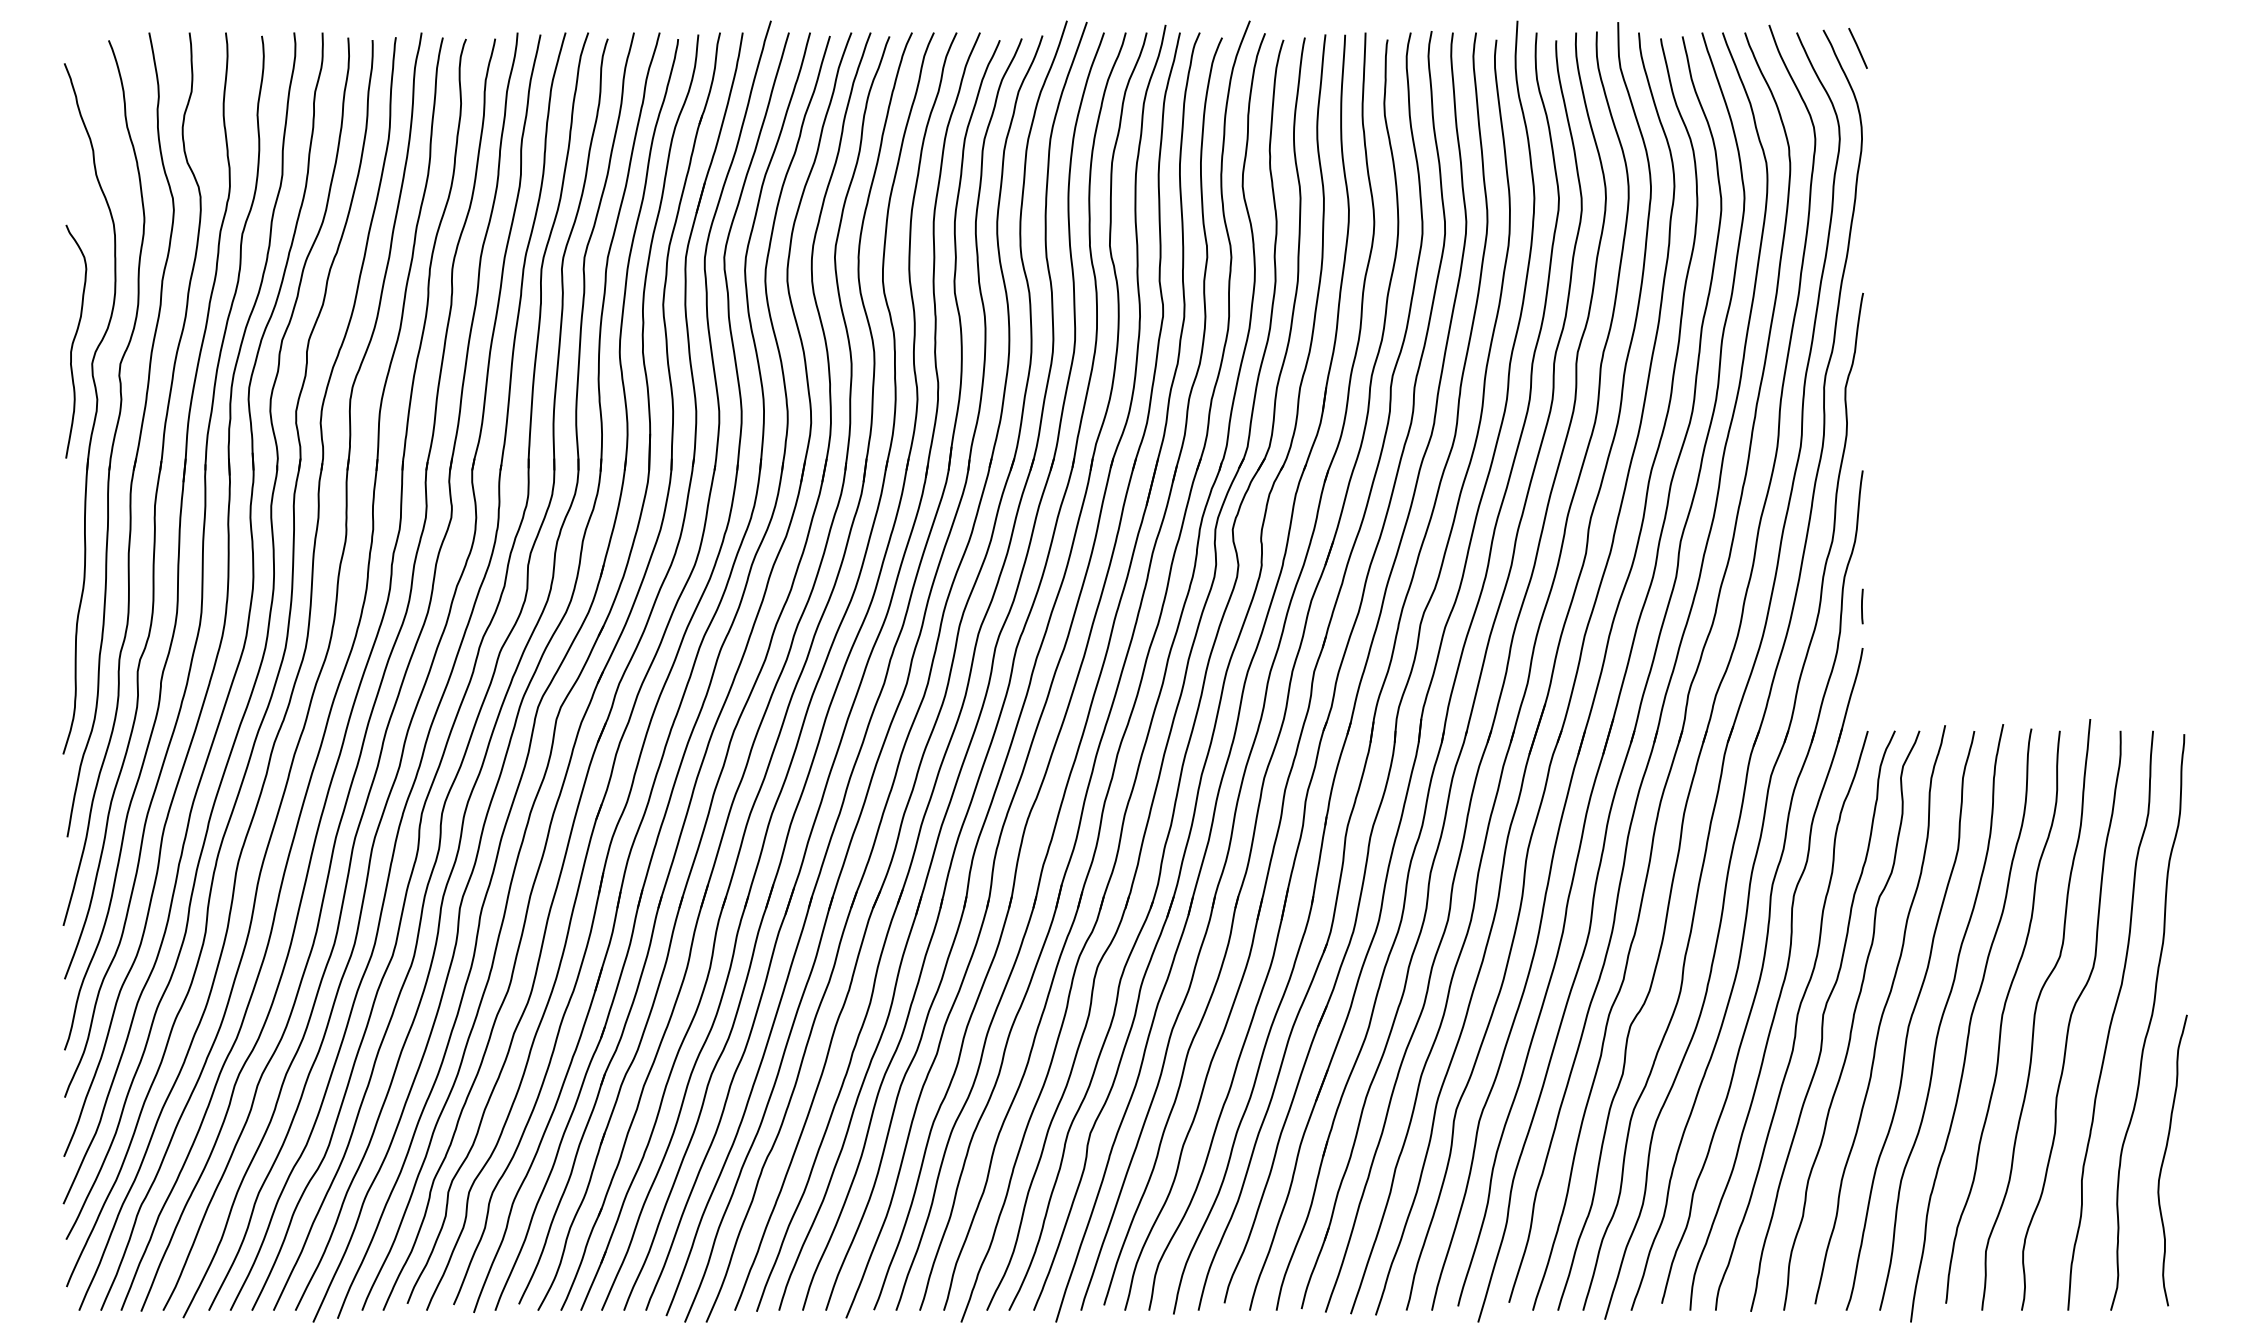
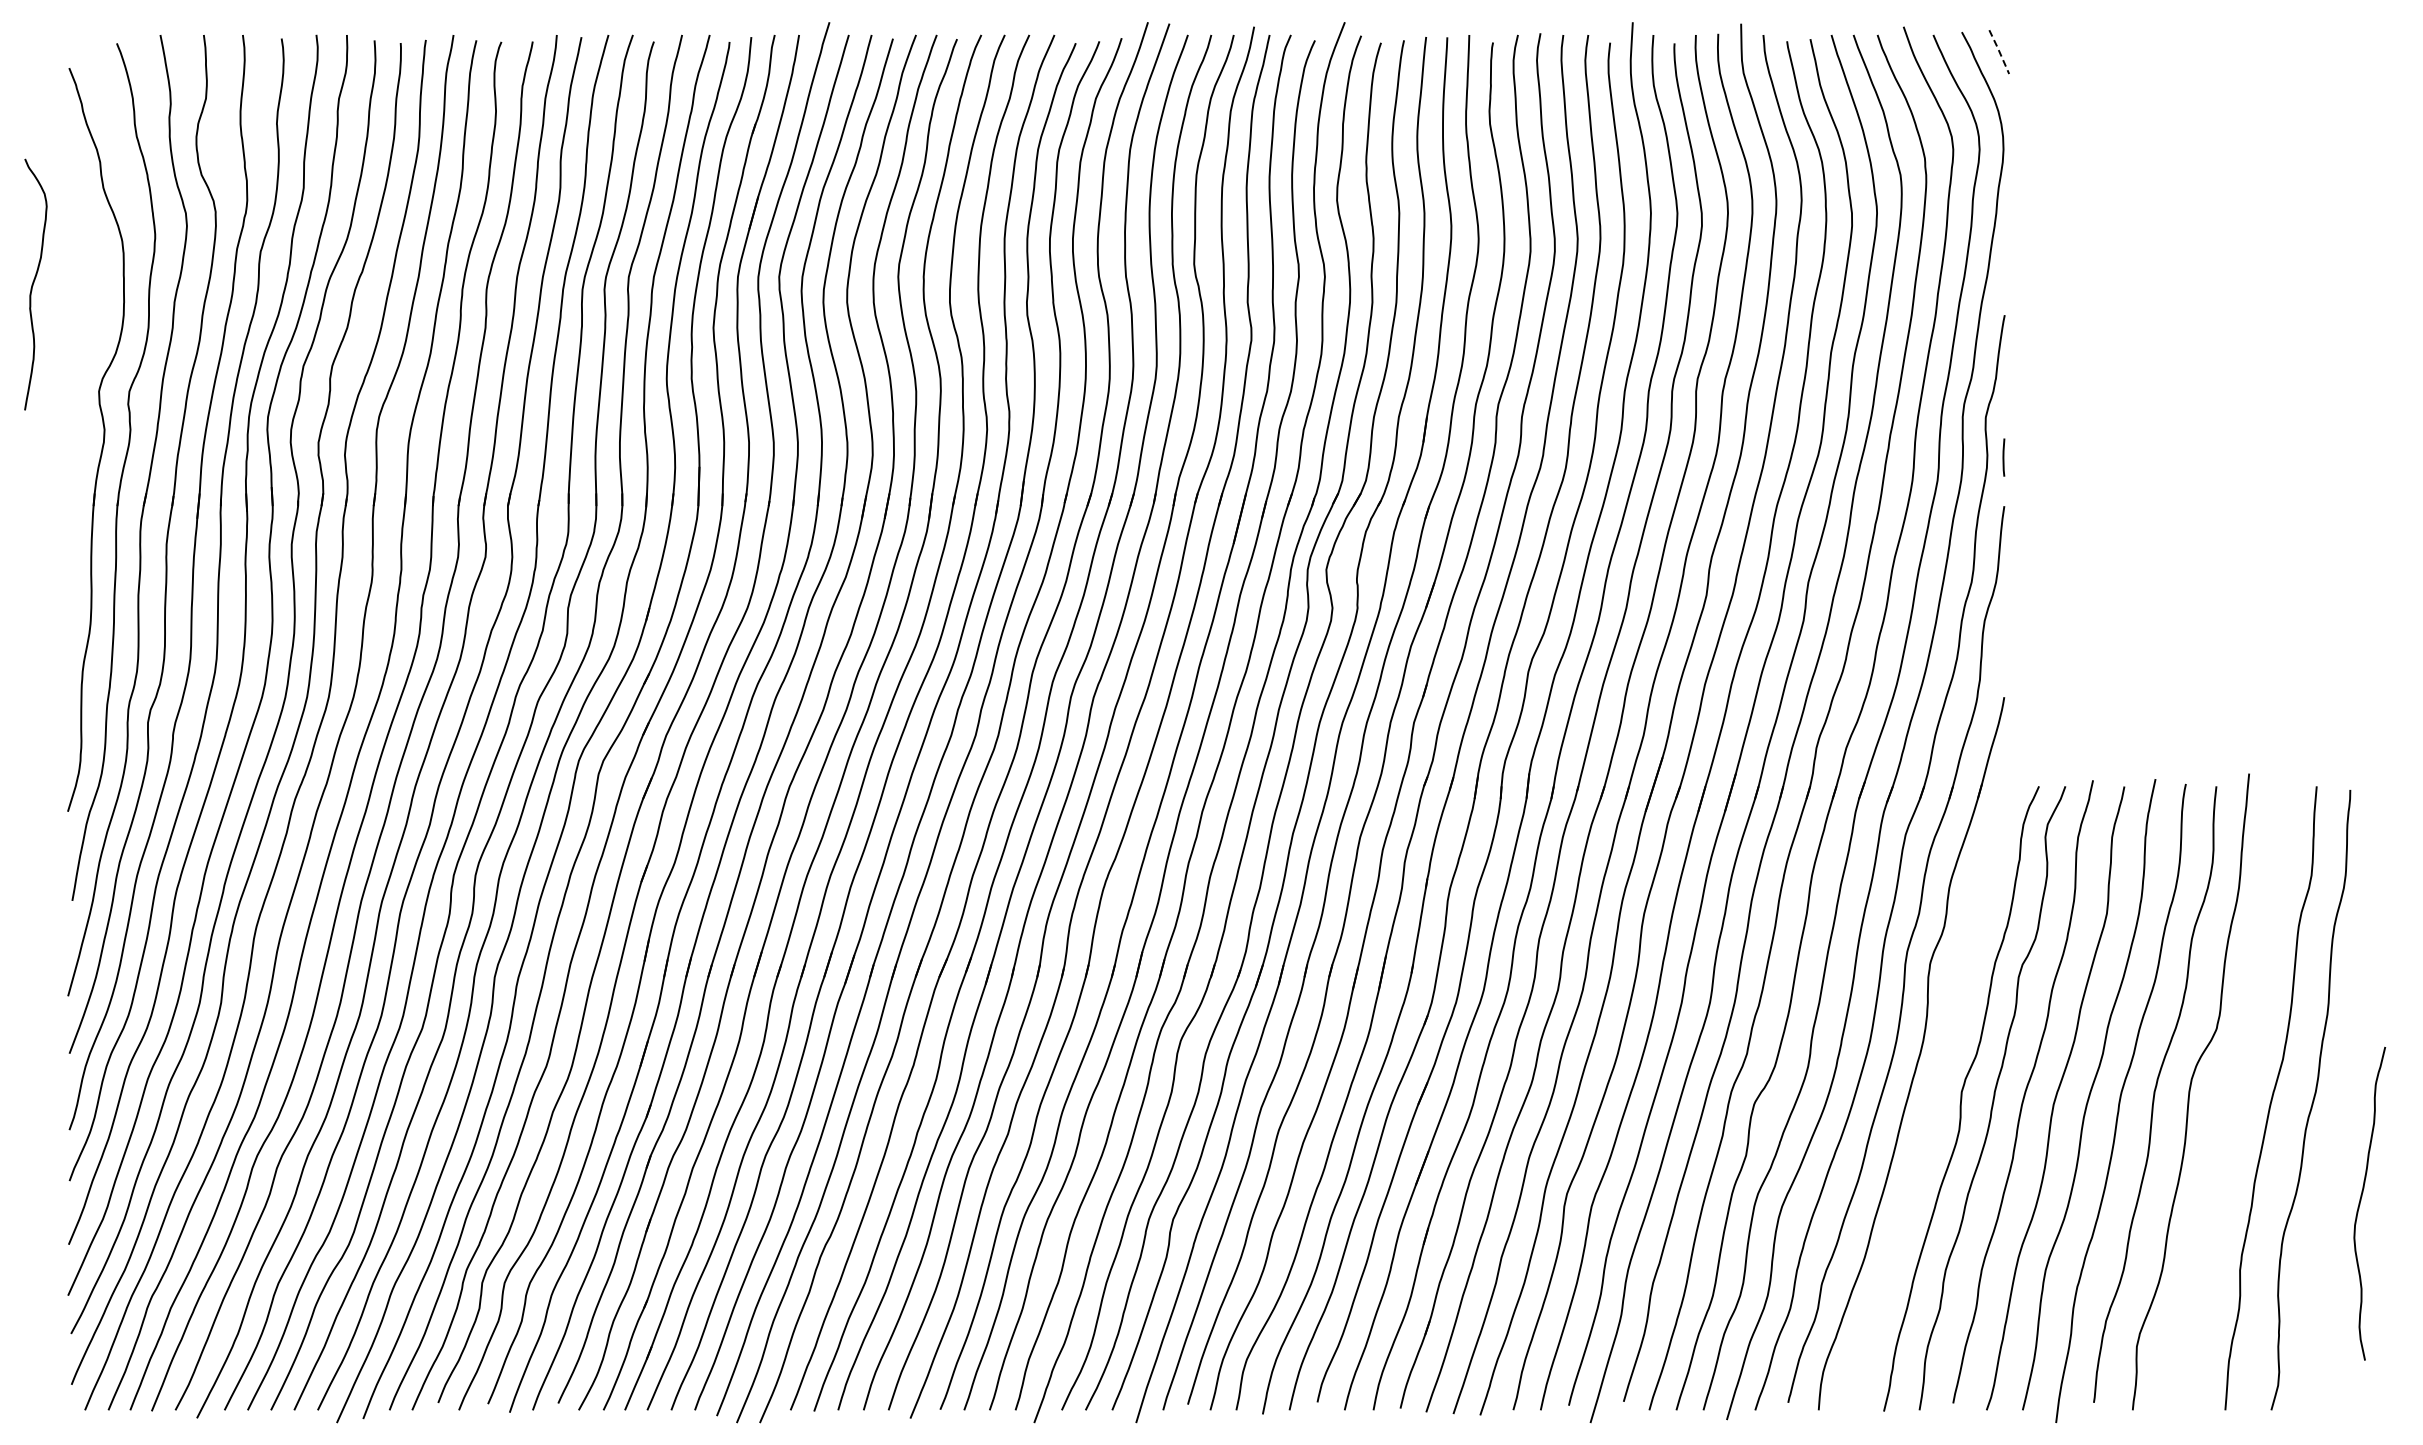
line: (1858, 47) -> (1999, 51), solid -> dashed
curve: (74, 340) -> (34, 283), moved
line: (1862, 606) -> (2003, 457), moved
curve: (1796, 1020) -> (1932, 1098), removed
curve: (2071, 1020) -> (2228, 1098), removed
curve: (2164, 1157) -> (2361, 1200), moved

